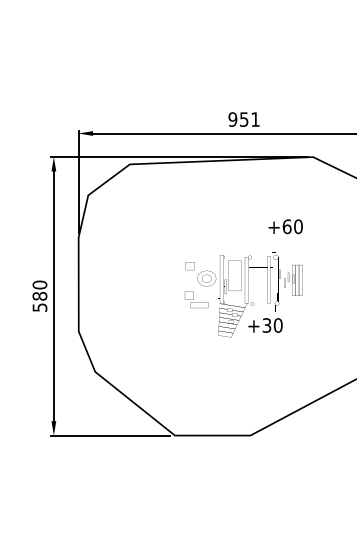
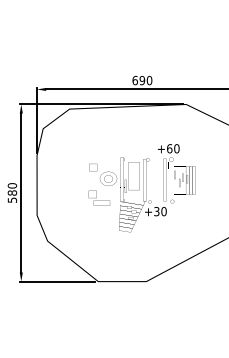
text: (244, 119) -> (142, 80), 951 -> 690
part: (242, 289) -> (141, 188), size x1.43

